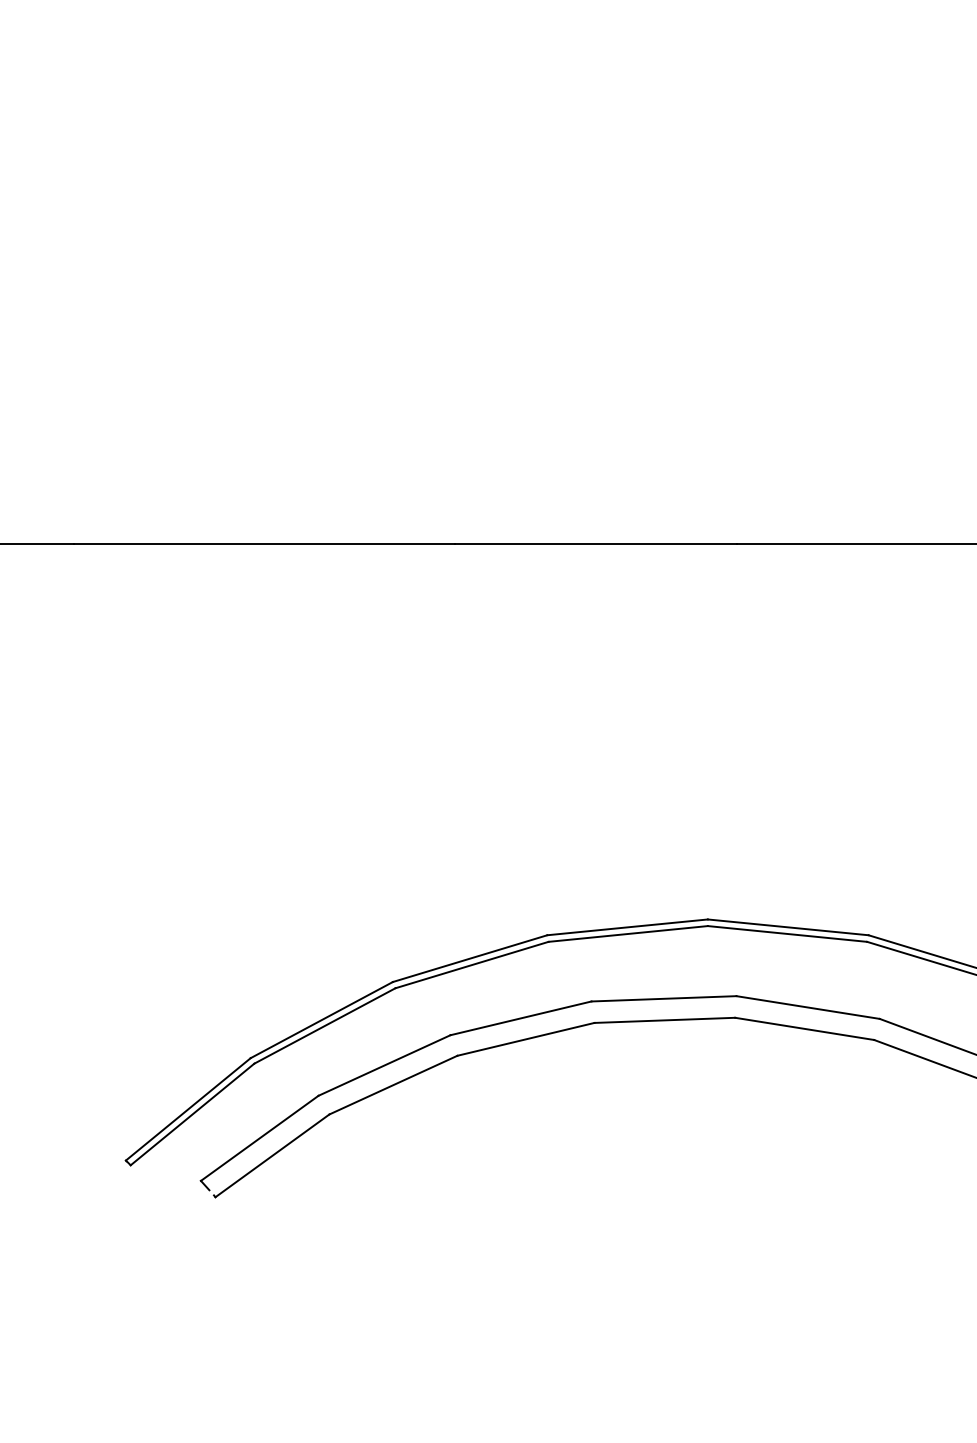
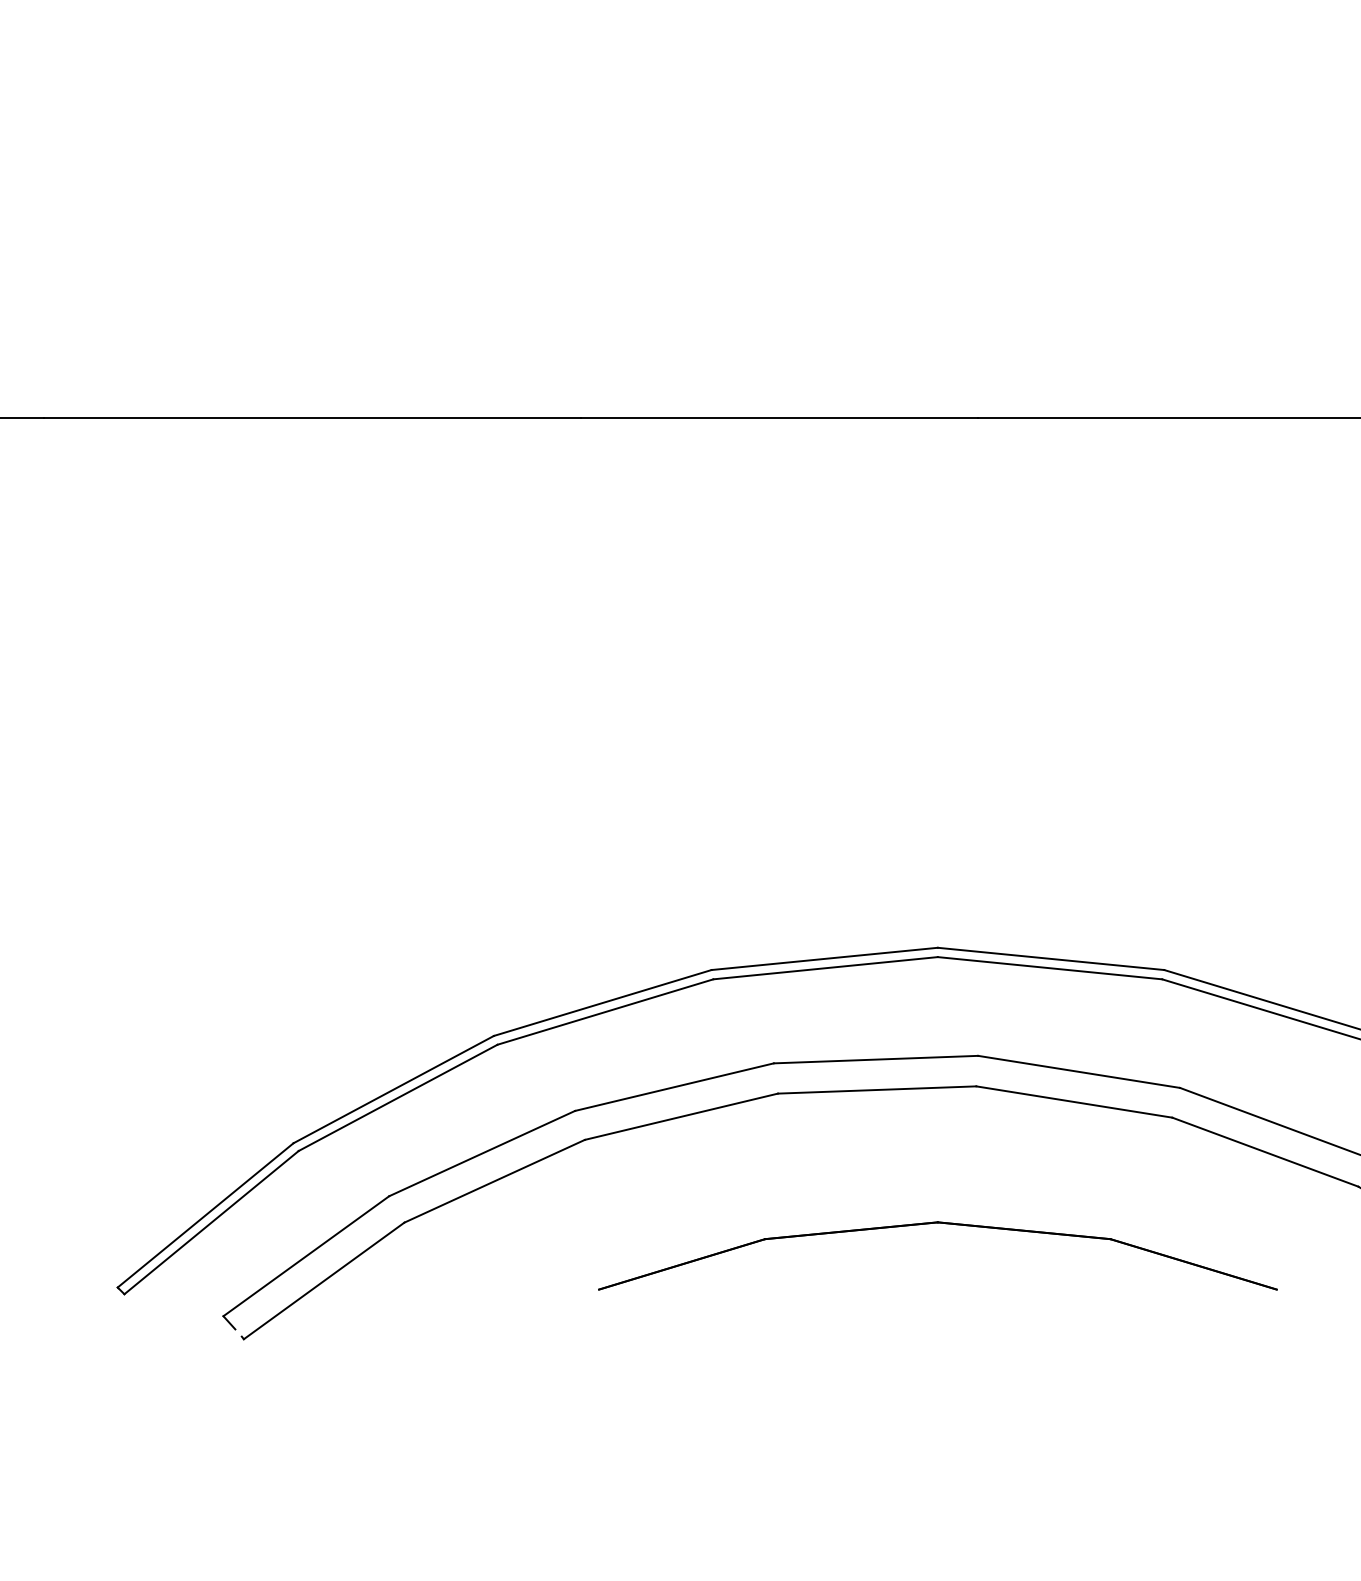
part: (707, 1115) -> (937, 1224), added

